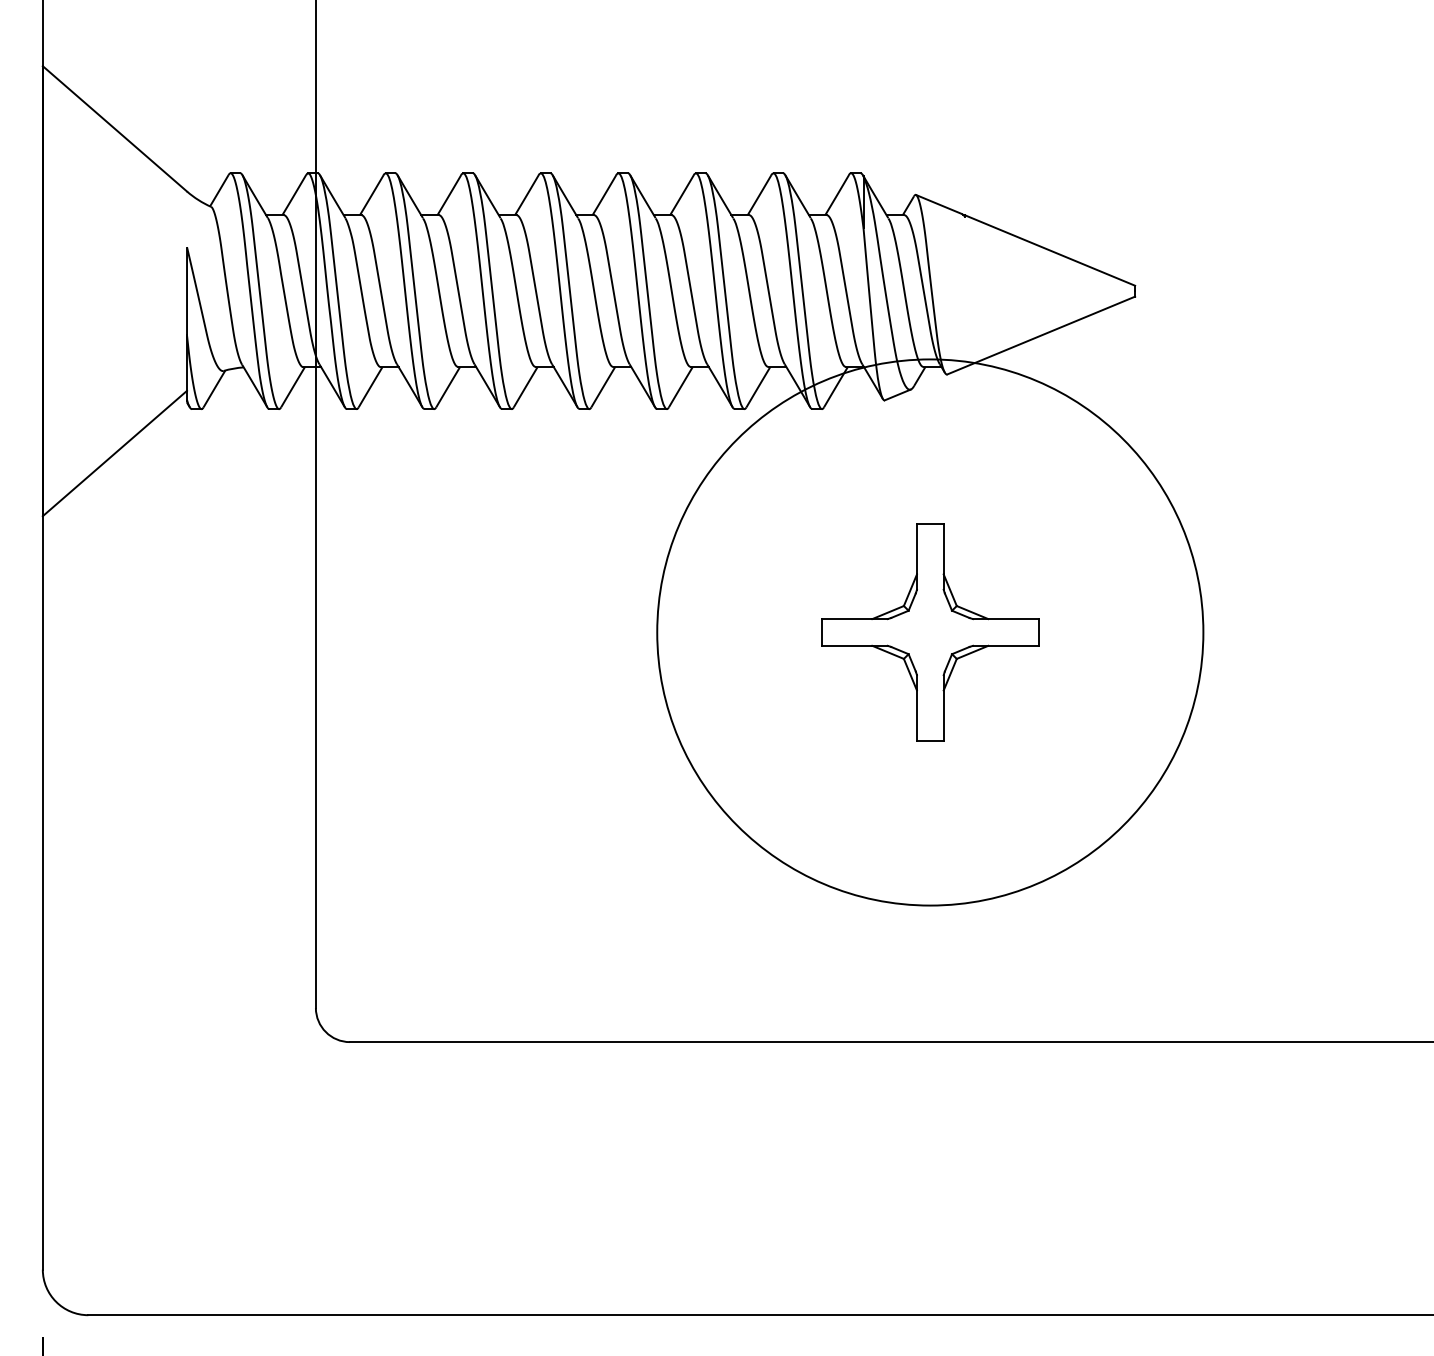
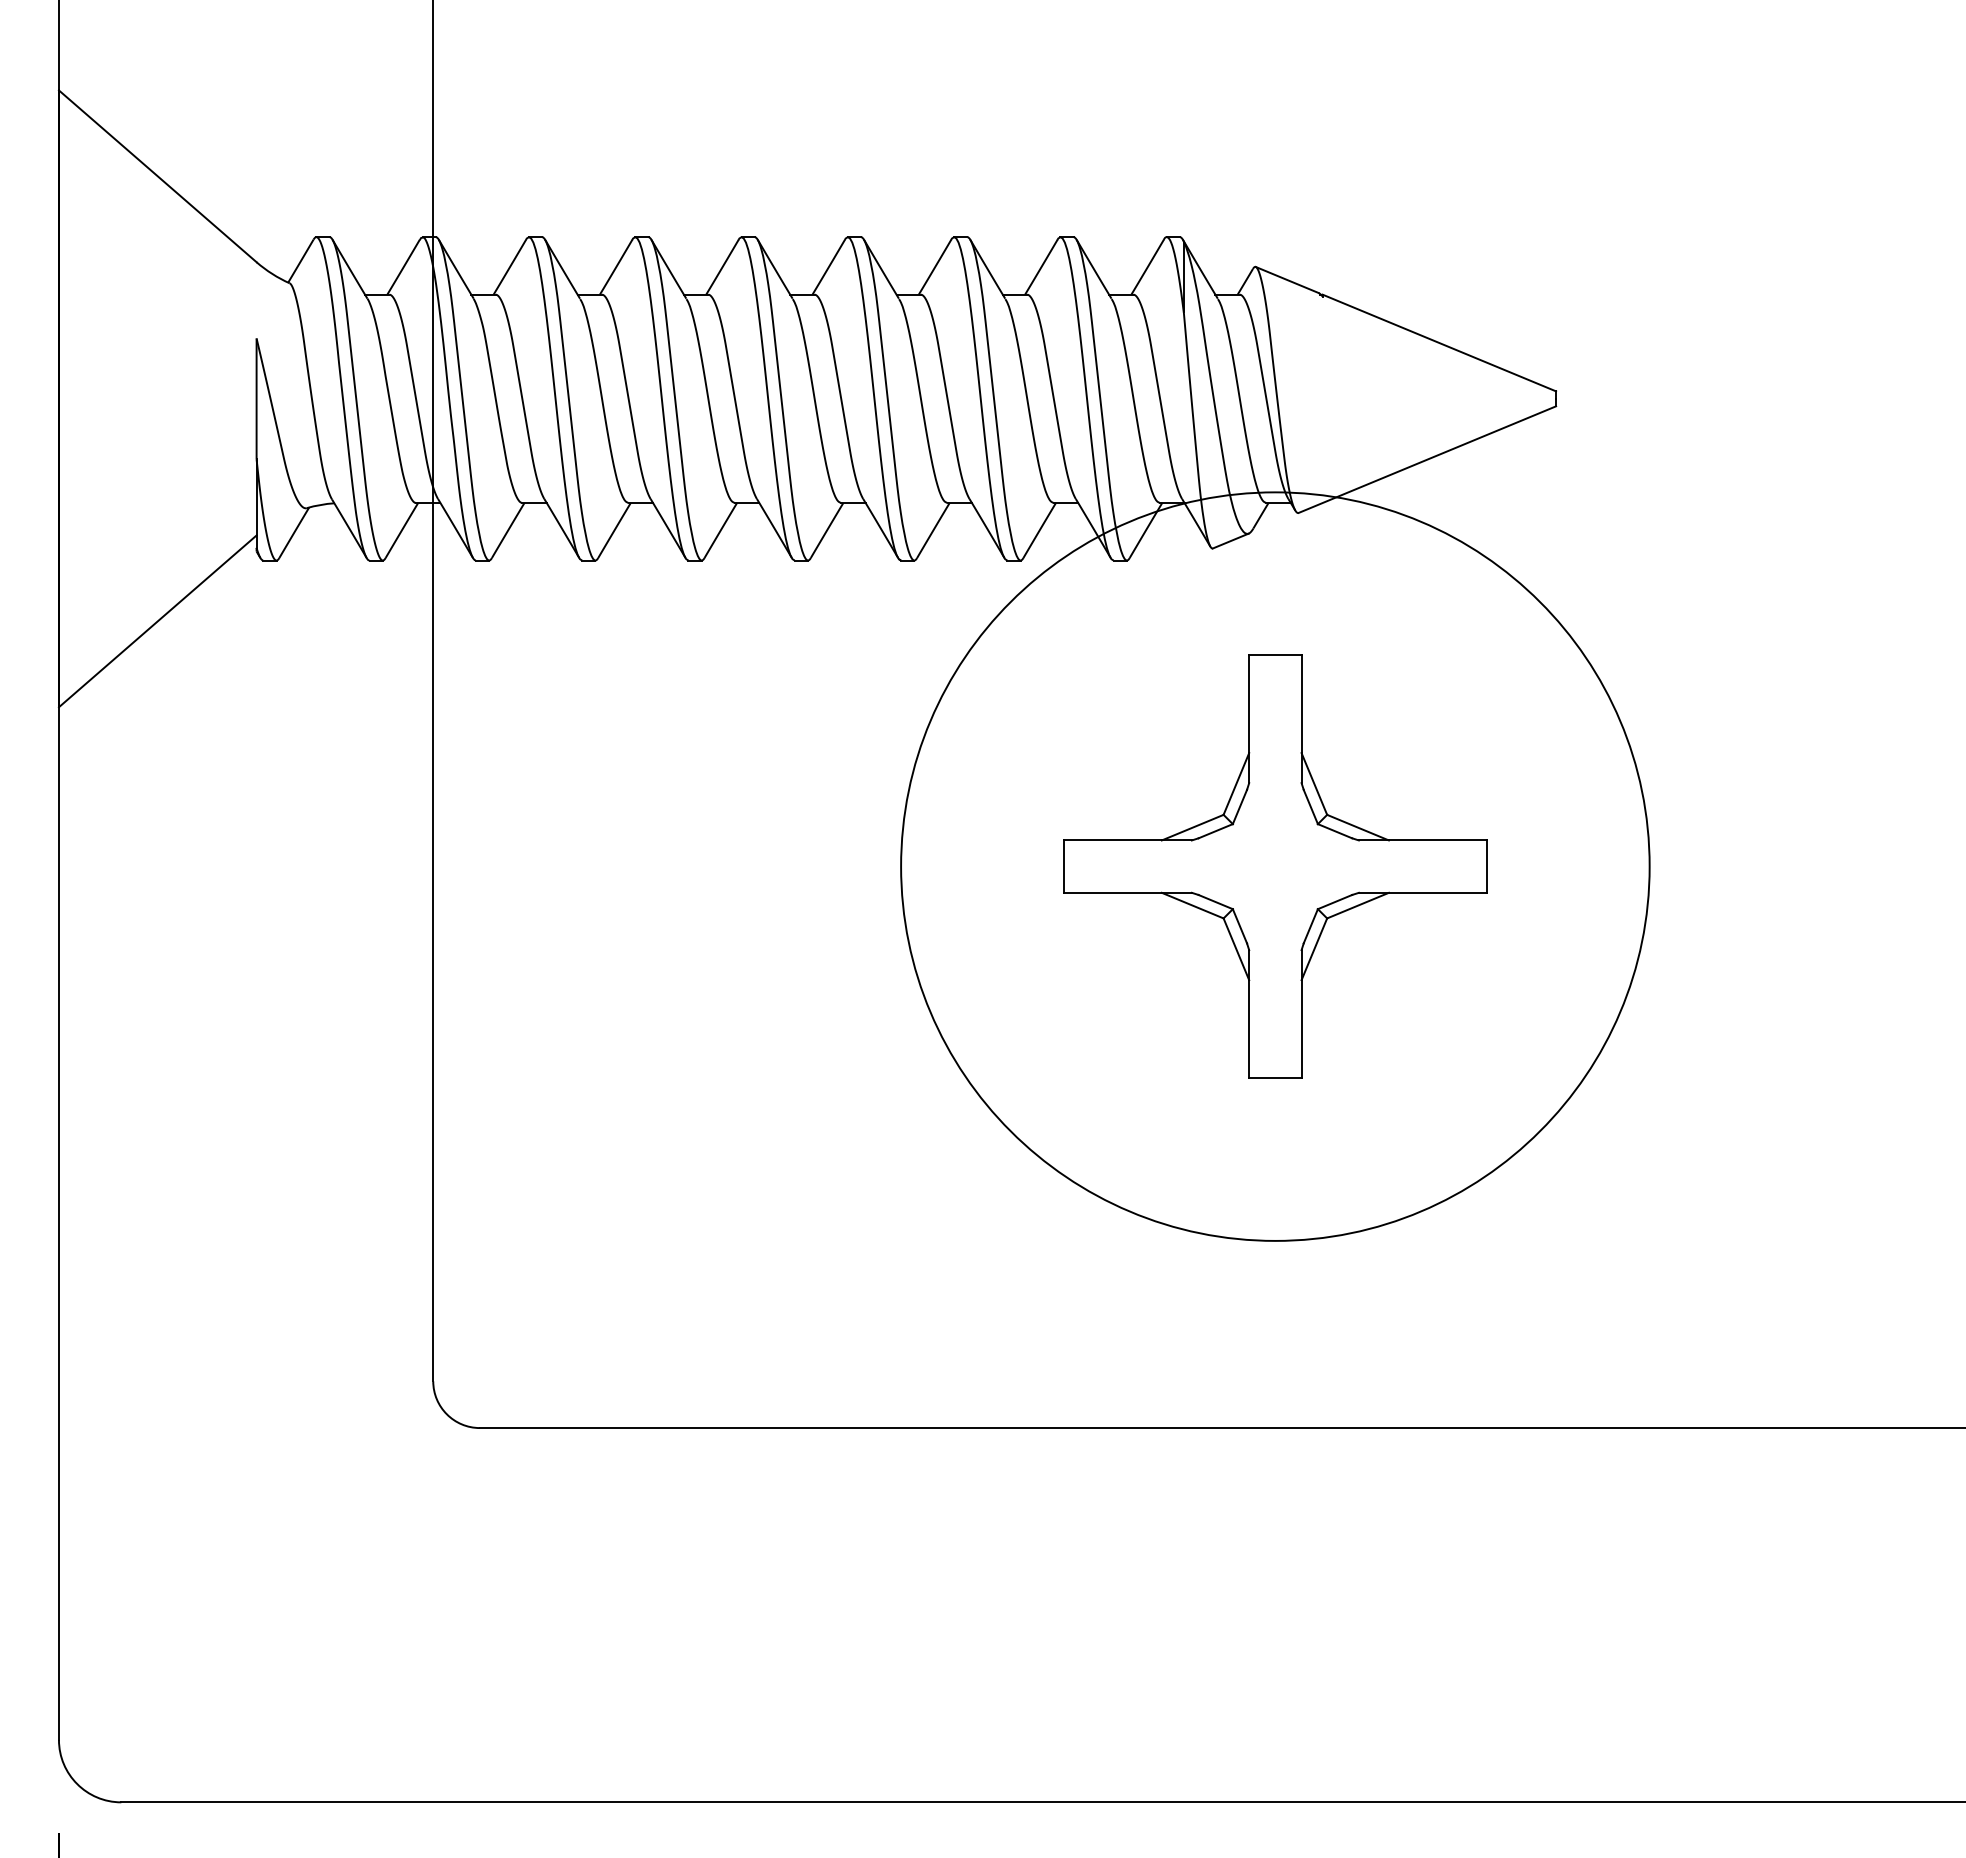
part: (930, 632) -> (1275, 866), size x1.43

